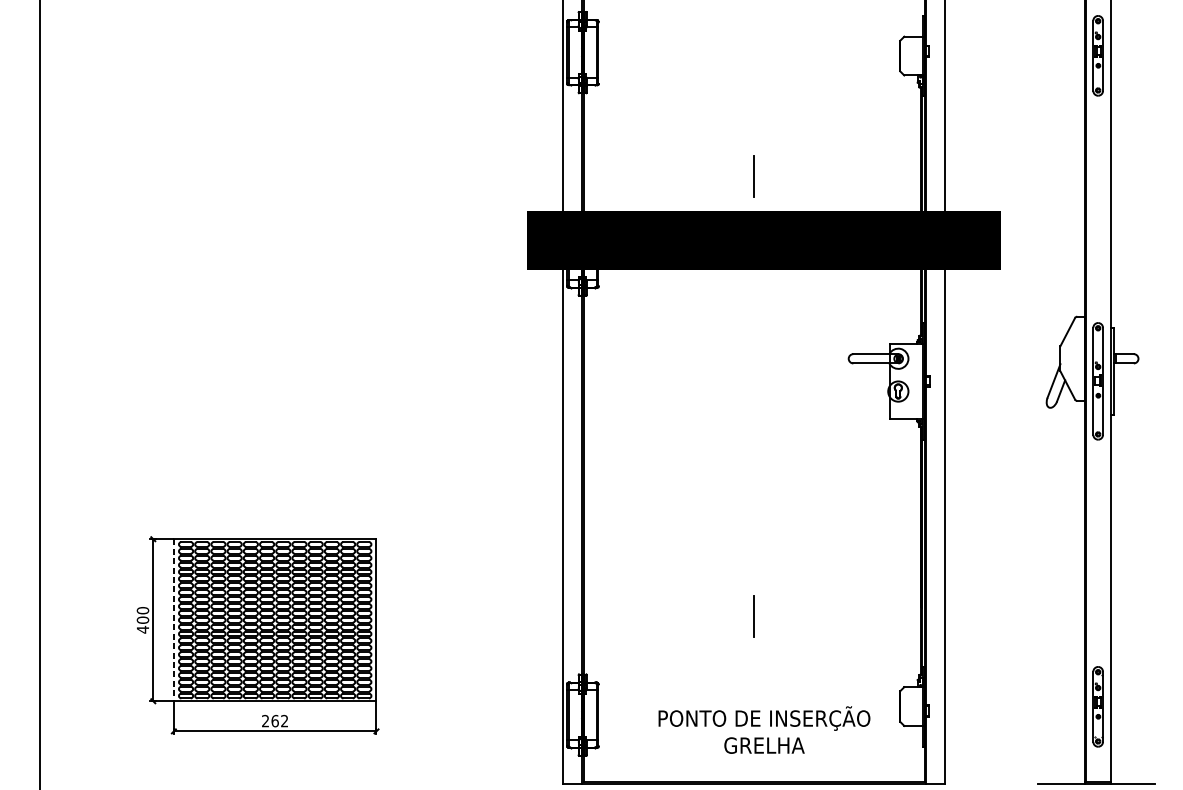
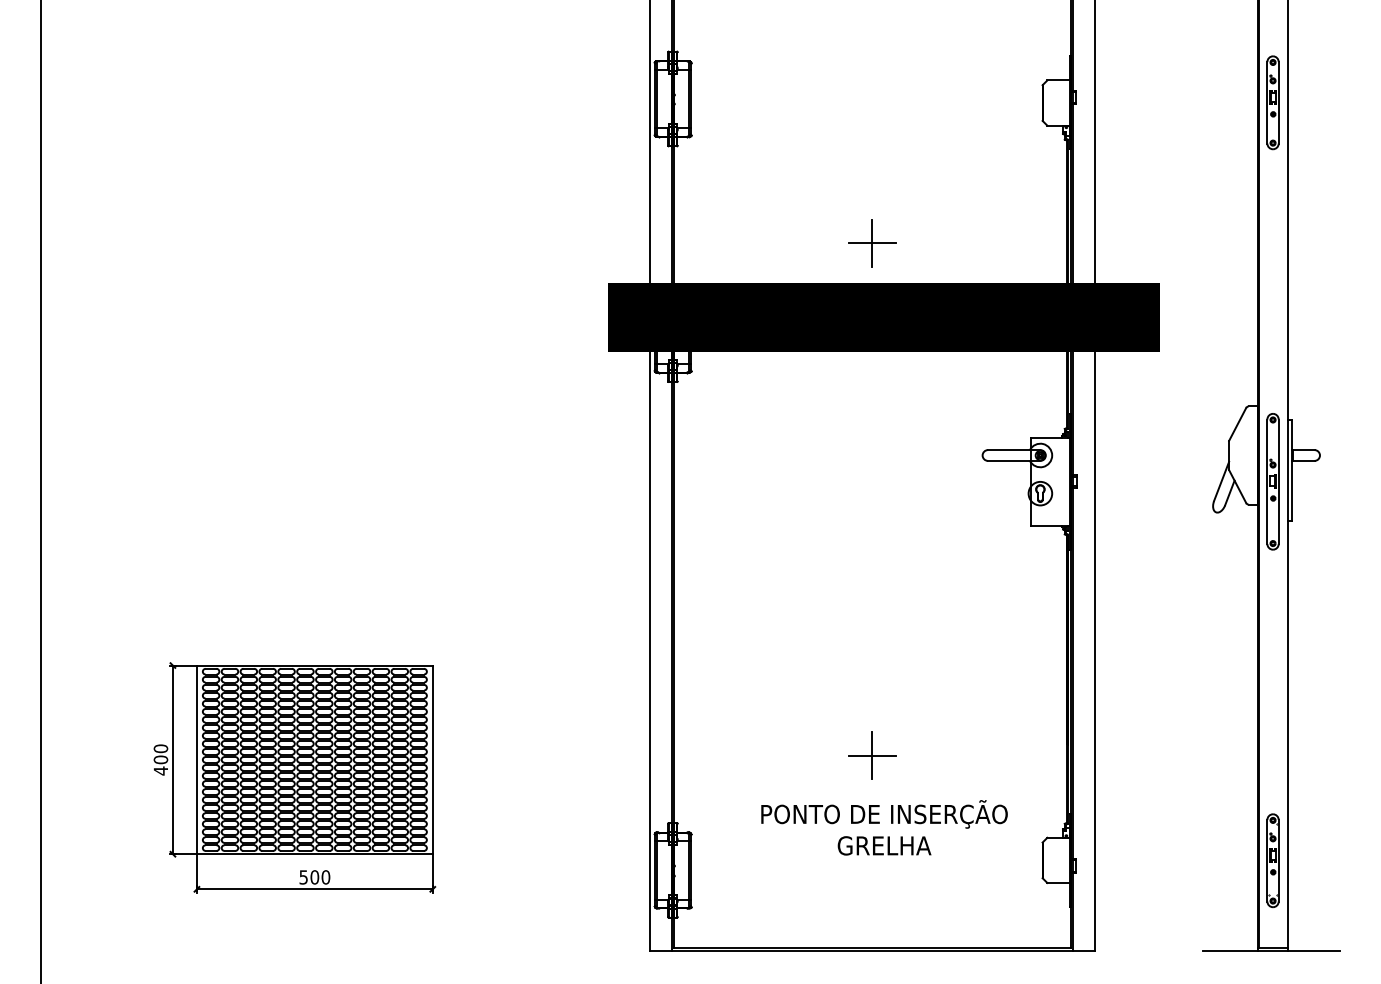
line: (754, 176) -> (872, 243), added
line: (754, 616) -> (872, 755), added
line: (173, 620) -> (196, 760), dashed -> solid
text: (274, 721) -> (314, 877), 262 -> 500
text: (764, 729) -> (884, 827), moved

